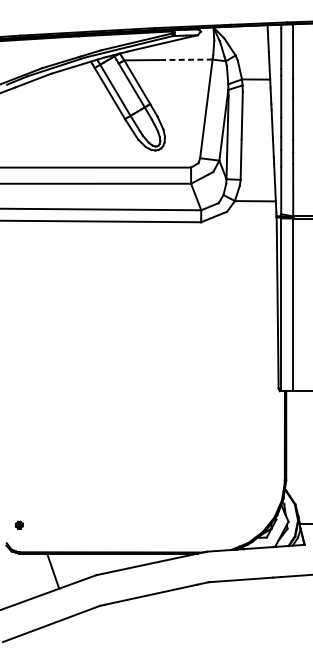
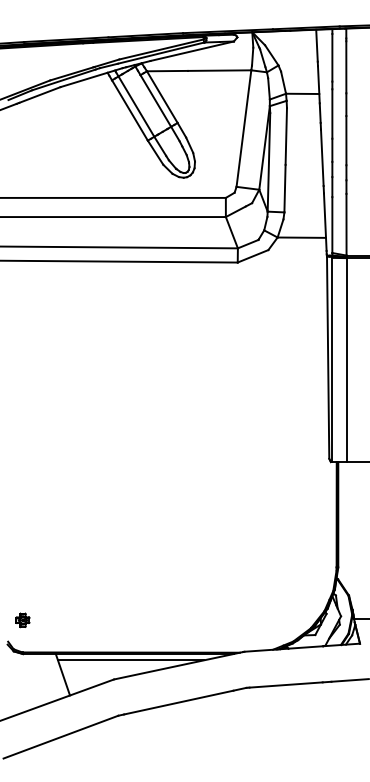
line: (185, 59) -> (219, 70), dashed -> solid
part: (18, 525) -> (22, 620), size x1.67
line: (110, 559) -> (130, 660), added

